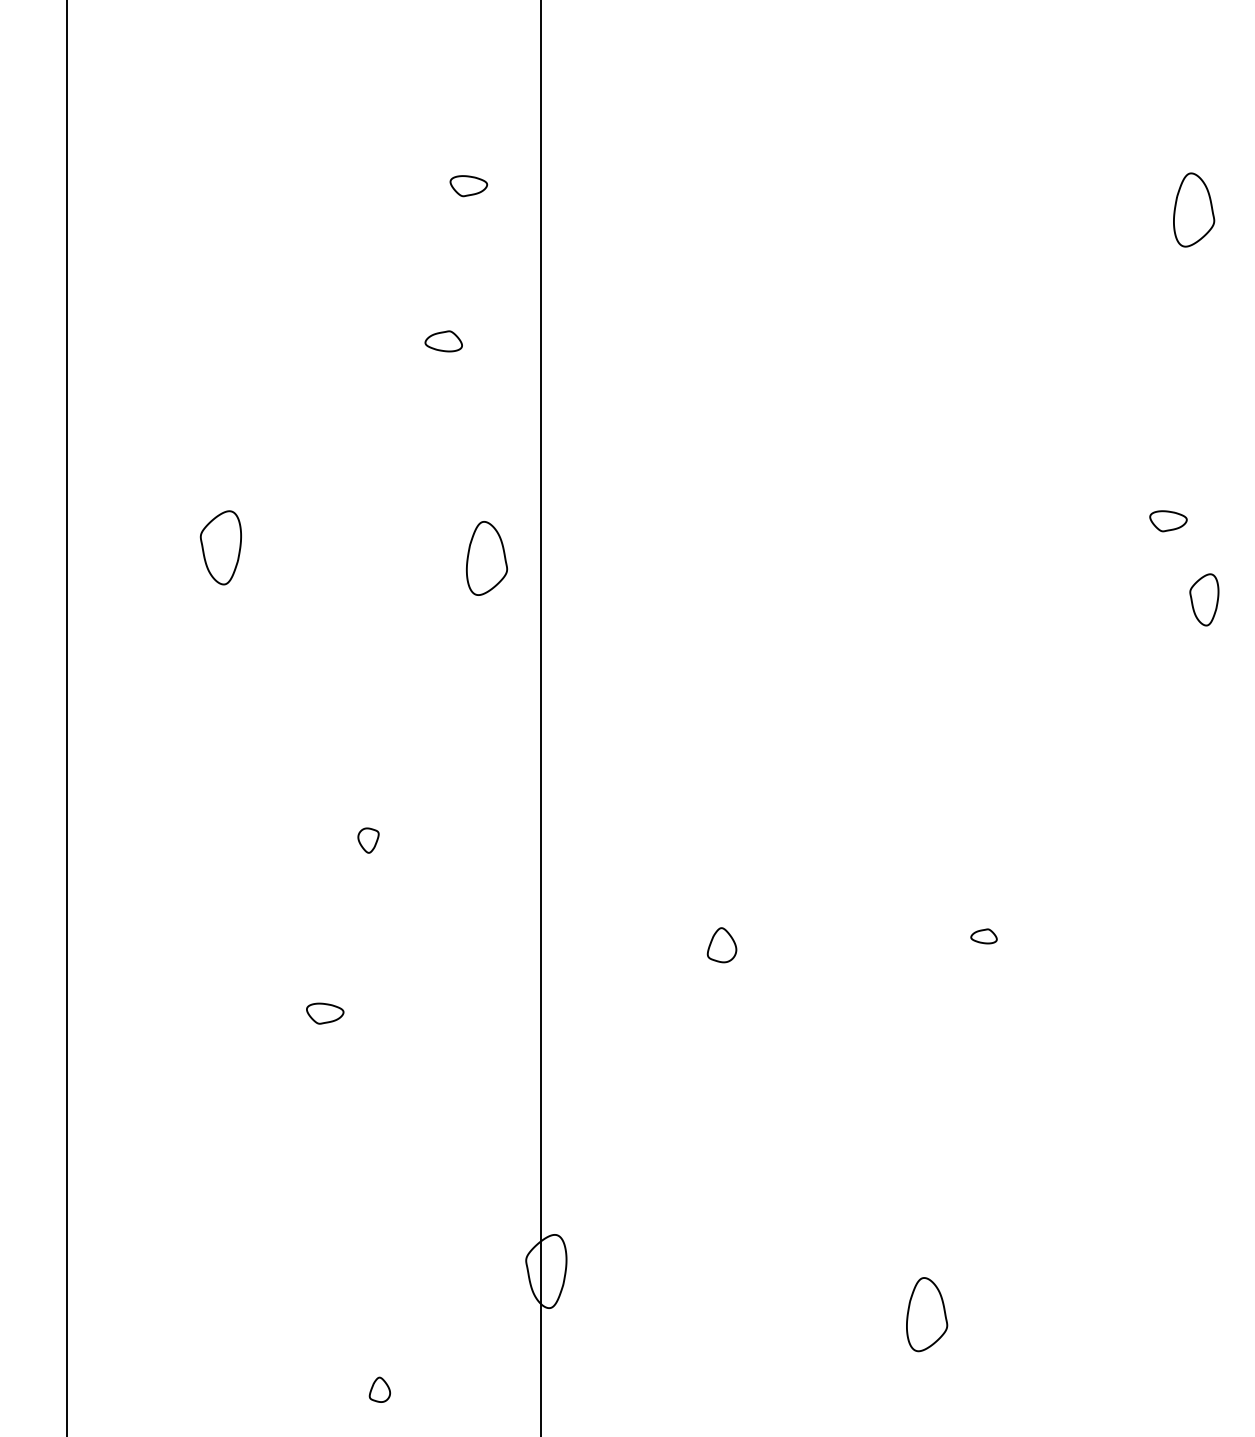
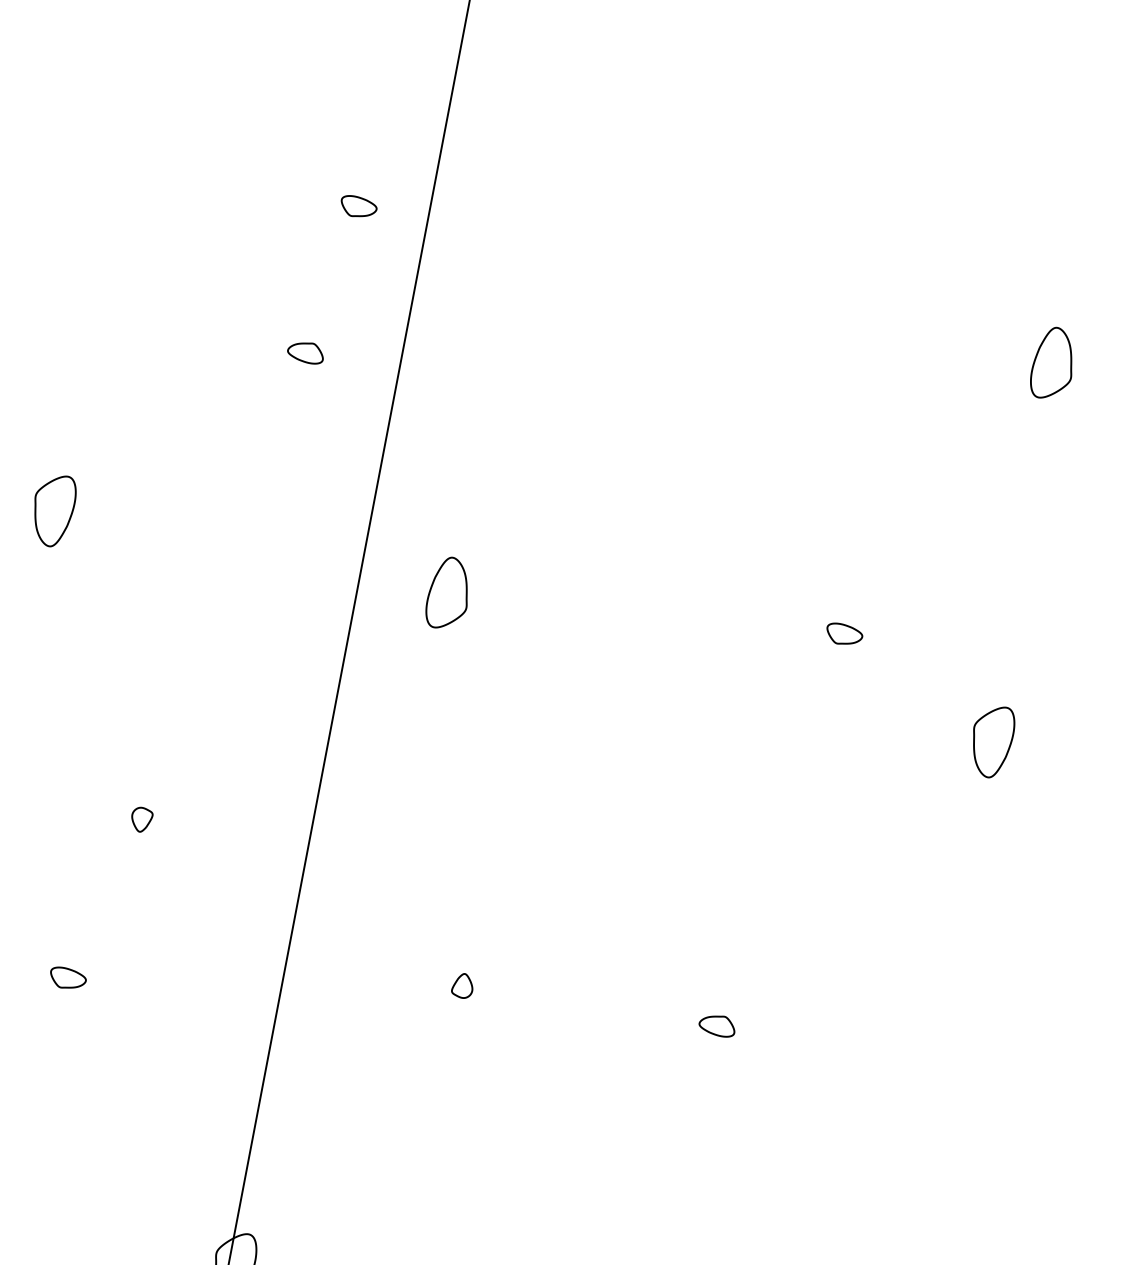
part: (1168, 521) -> (844, 635), moved
part: (487, 558) -> (449, 593), moved
part: (1204, 599) -> (991, 741), size x1.43
part: (983, 936) -> (716, 1025), size x1.43
part: (721, 945) -> (462, 985), size x0.71

